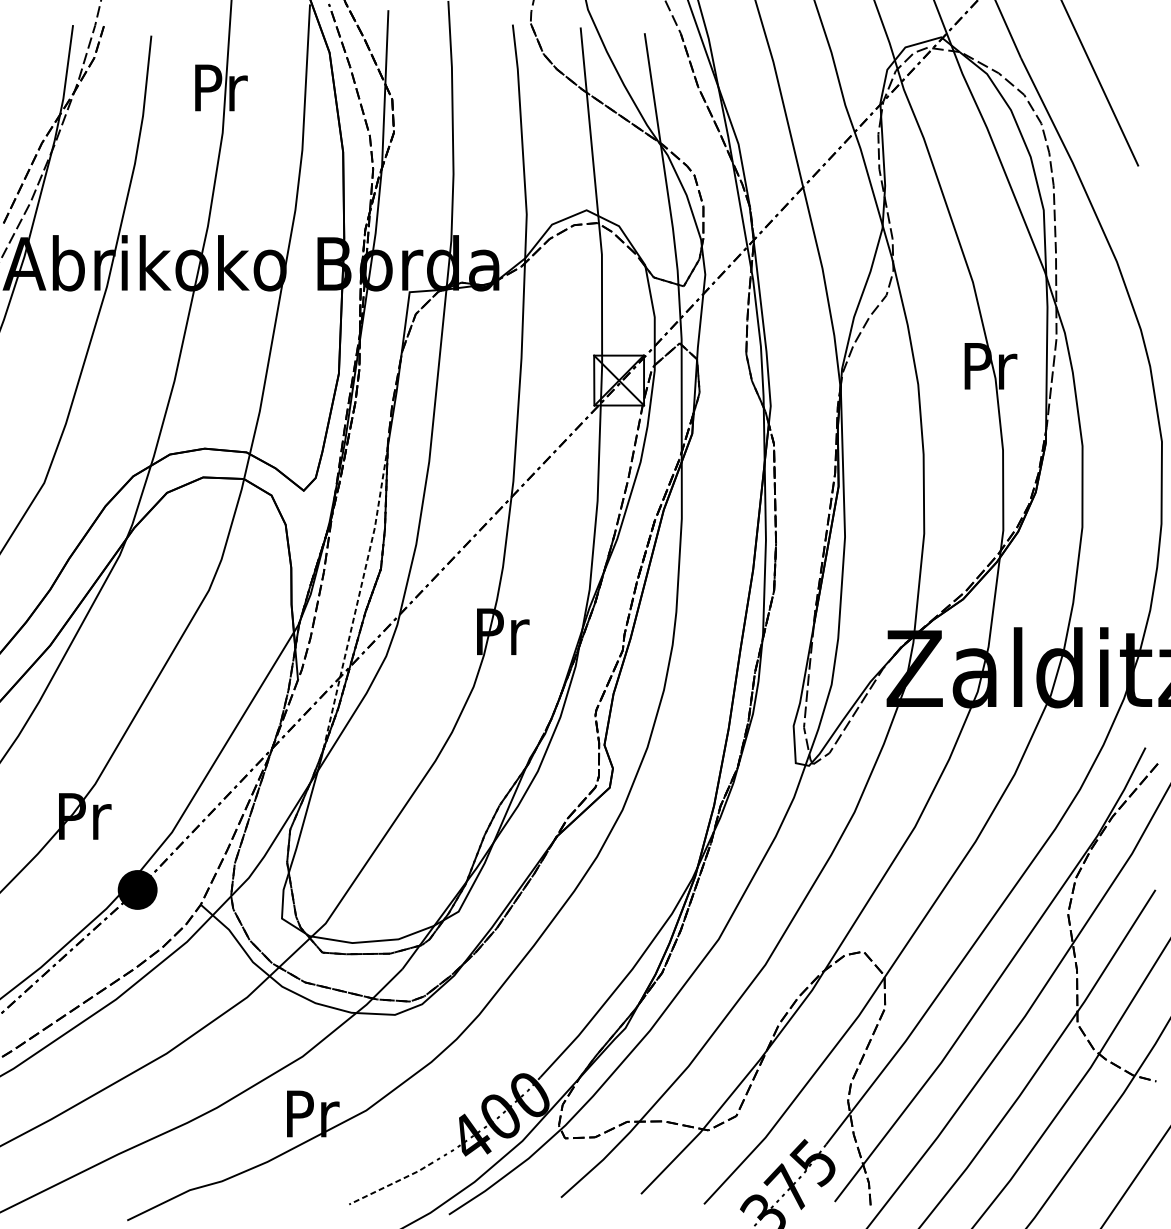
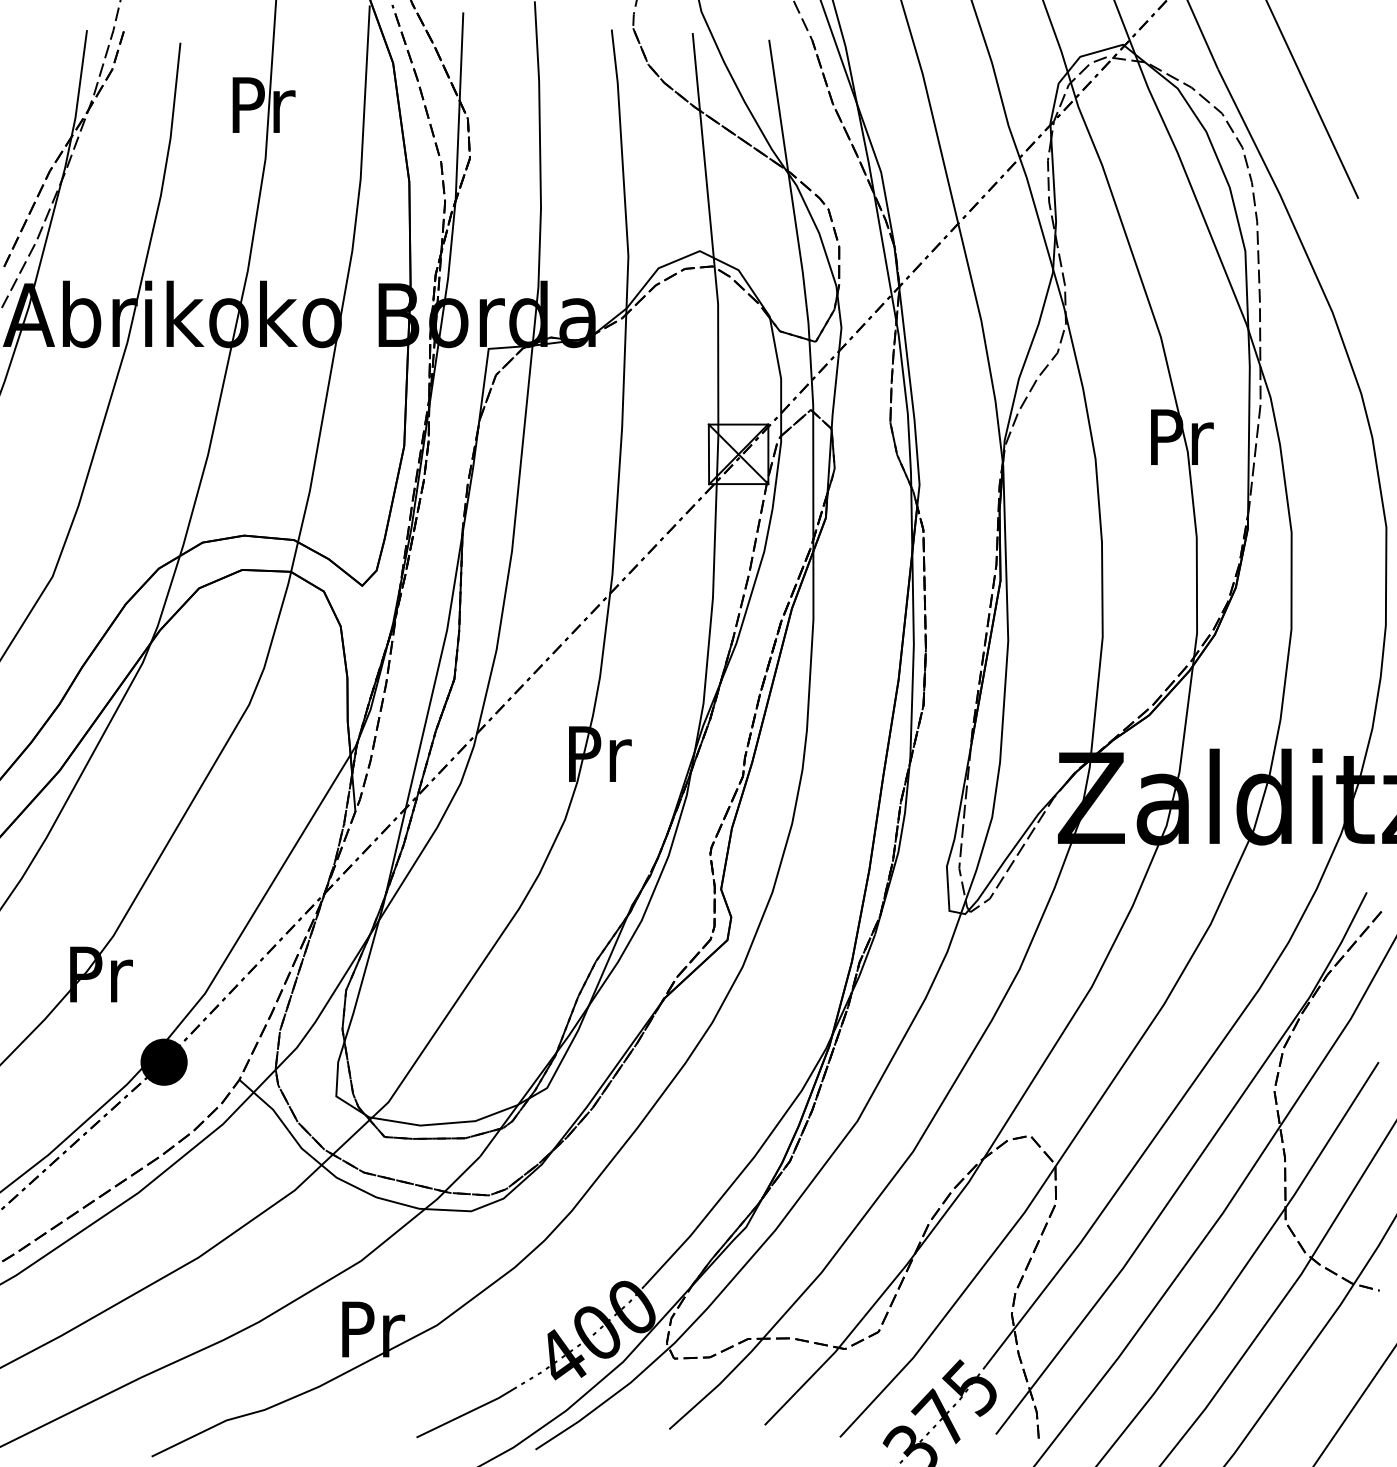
line: (358, 597) -> (427, 713), dashed -> solid
line: (391, 1184) -> (467, 1413), dashed -> solid

